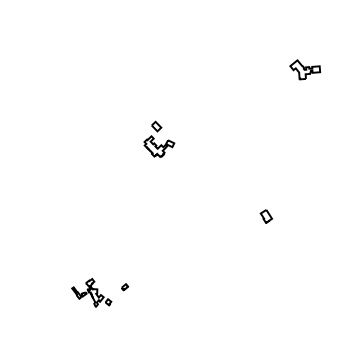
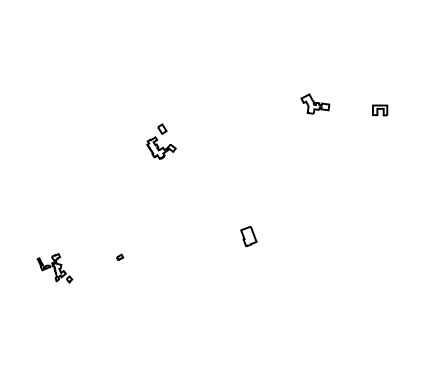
part: (266, 216) -> (248, 236), size x1.6
part: (125, 286) -> (120, 256), moved
part: (91, 294) -> (54, 268), moved

